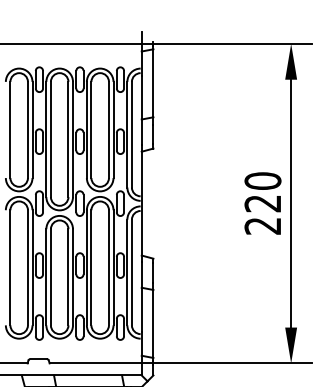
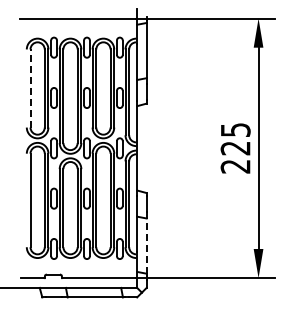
line: (10, 129) -> (30, 88), solid -> dashed
text: (262, 180) -> (235, 129), 220 -> 225
line: (153, 324) -> (146, 246), solid -> dashed

